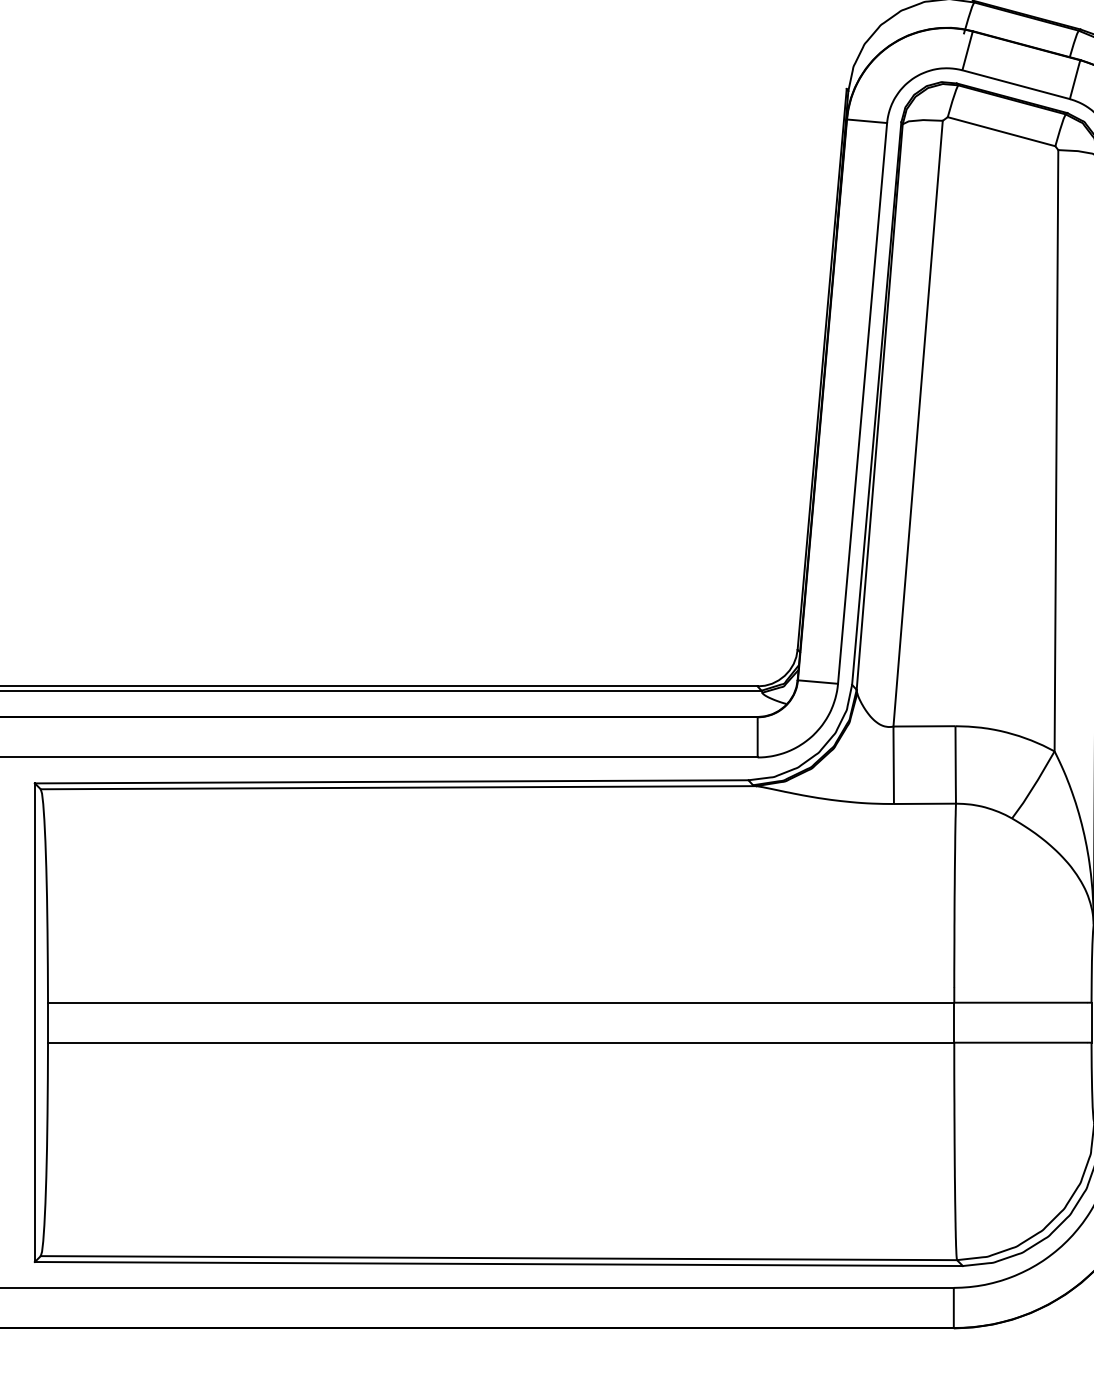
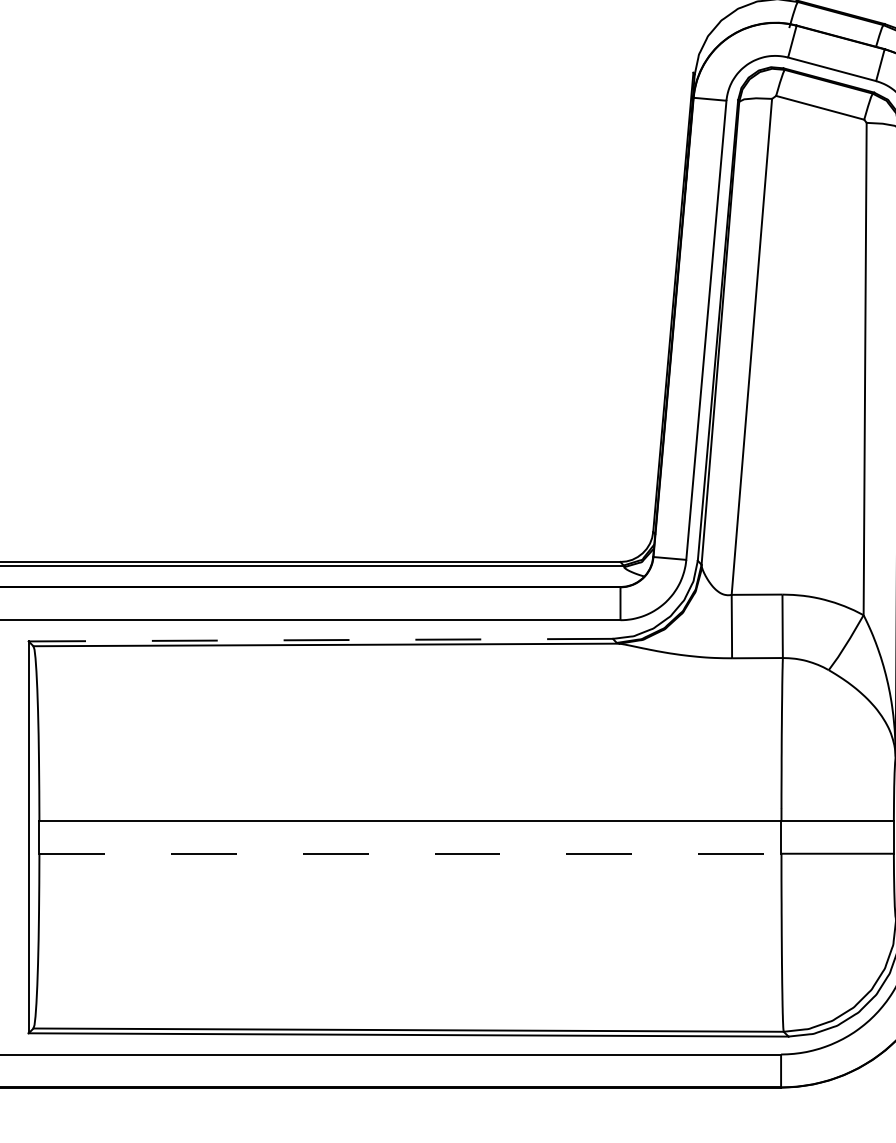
line: (391, 782) -> (320, 640), solid -> dashed
line: (501, 1042) -> (410, 853), solid -> dashed

